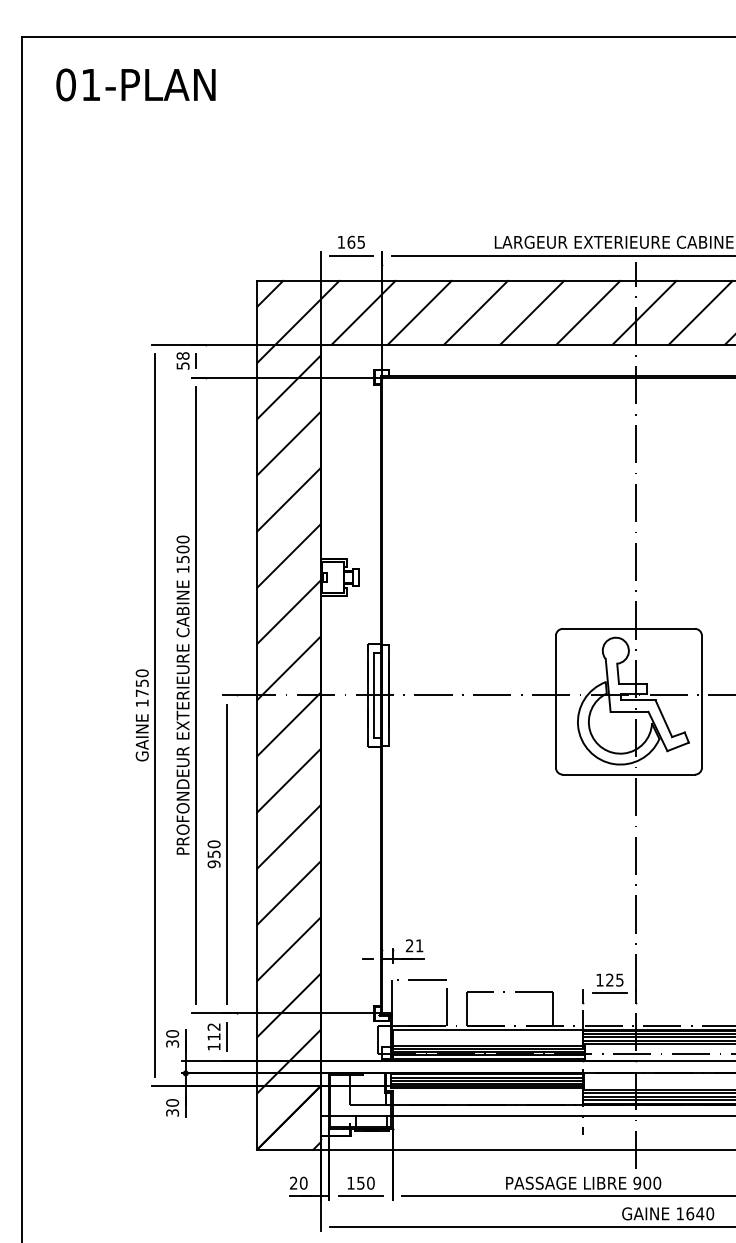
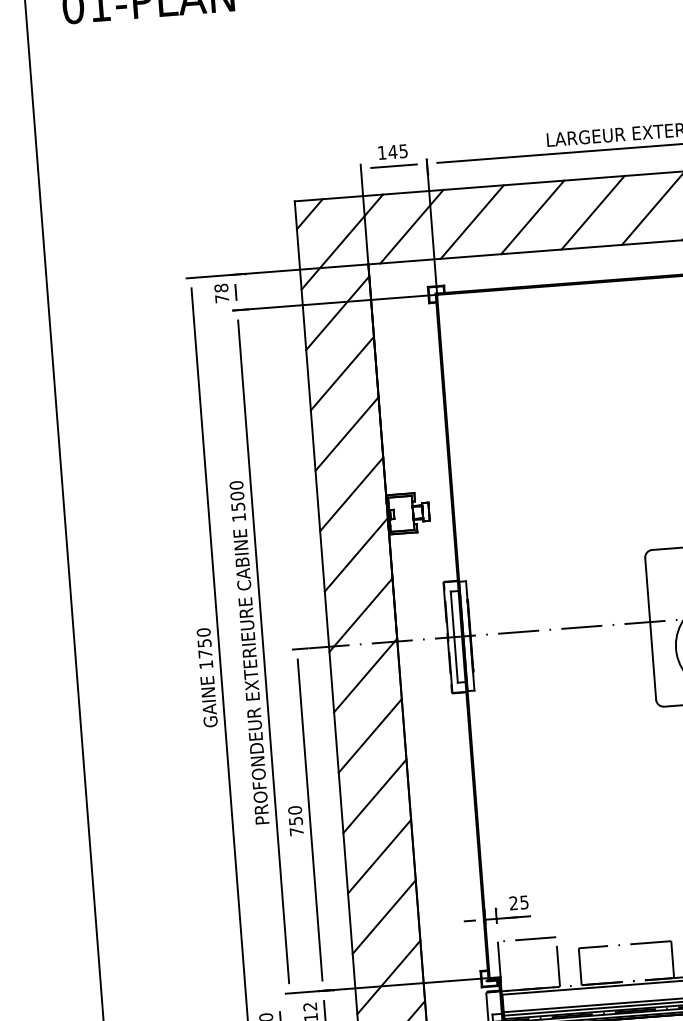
text: (351, 241) -> (392, 151), 165 -> 145
text: (182, 365) -> (221, 298), 58 -> 78
text: (213, 864) -> (296, 832), 950 -> 750
text: (419, 945) -> (524, 902), 21 -> 25

